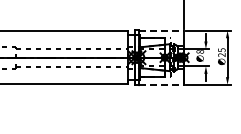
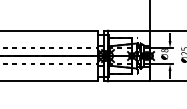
line: (162, 30) -> (129, 30), dashed -> solid
line: (162, 84) -> (129, 80), dashed -> solid

